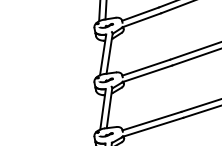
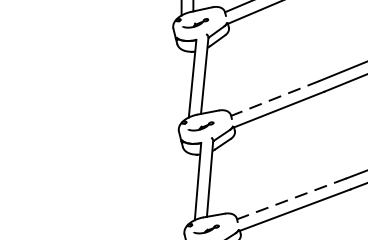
line: (145, 67) -> (273, 98), solid -> dashed
line: (151, 121) -> (290, 199), solid -> dashed

